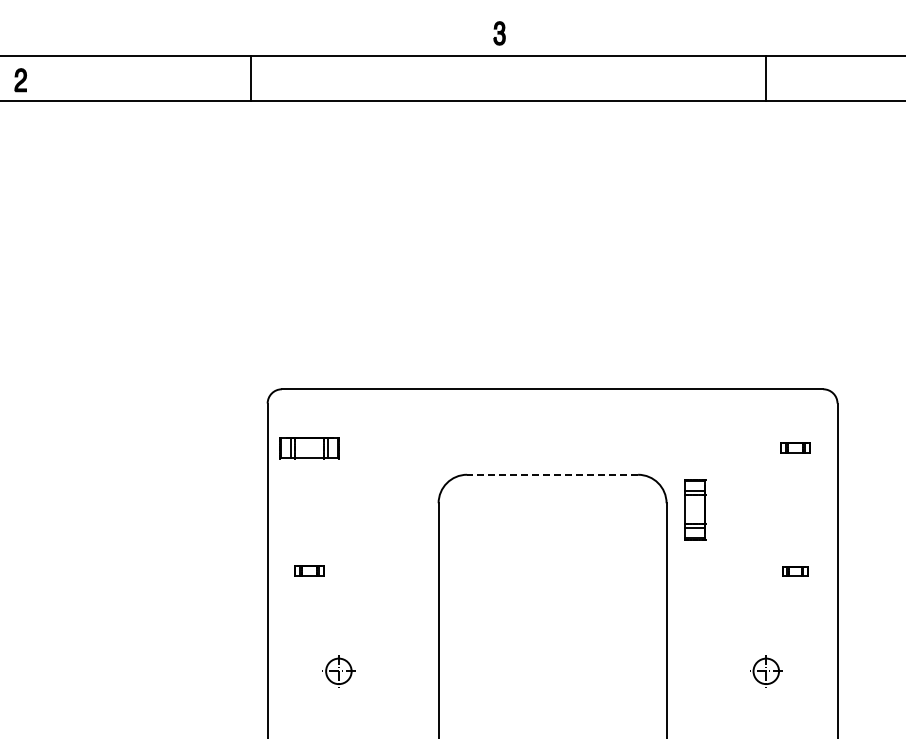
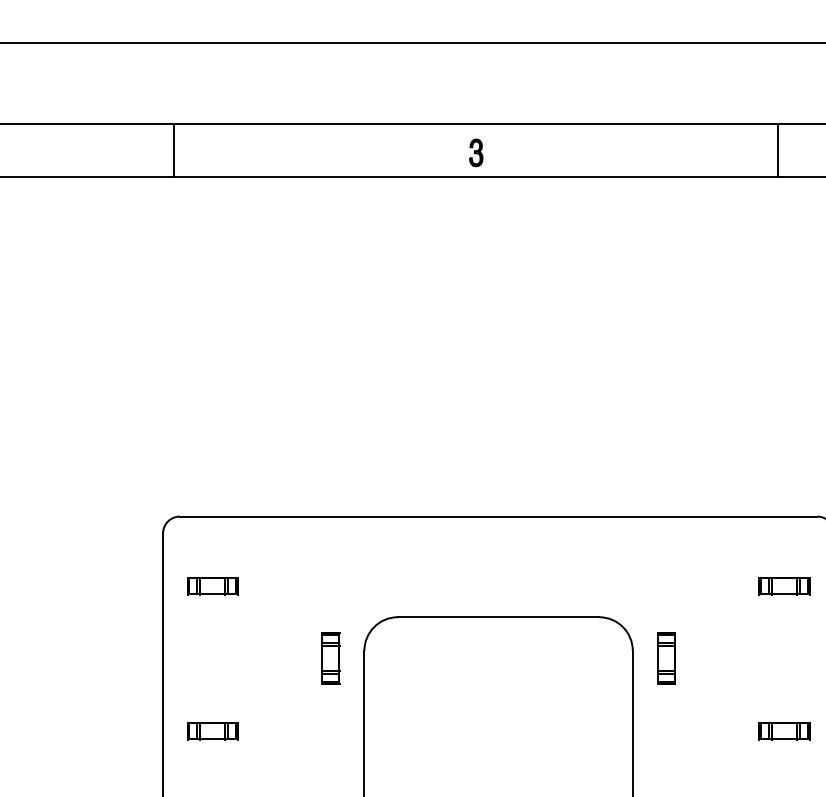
part: (499, 33) -> (476, 153), moved
line: (251, 78) -> (174, 150), moved
line: (766, 78) -> (778, 150), moved
part: (309, 448) -> (212, 586), size x0.71
part: (795, 448) -> (784, 586), size x1.43
line: (552, 474) -> (498, 616), dashed -> solid
part: (410, 509) -> (331, 658), added
part: (695, 509) -> (666, 658), size x0.71
part: (309, 571) -> (212, 731), size x1.43
part: (795, 571) -> (784, 731), size x1.67

